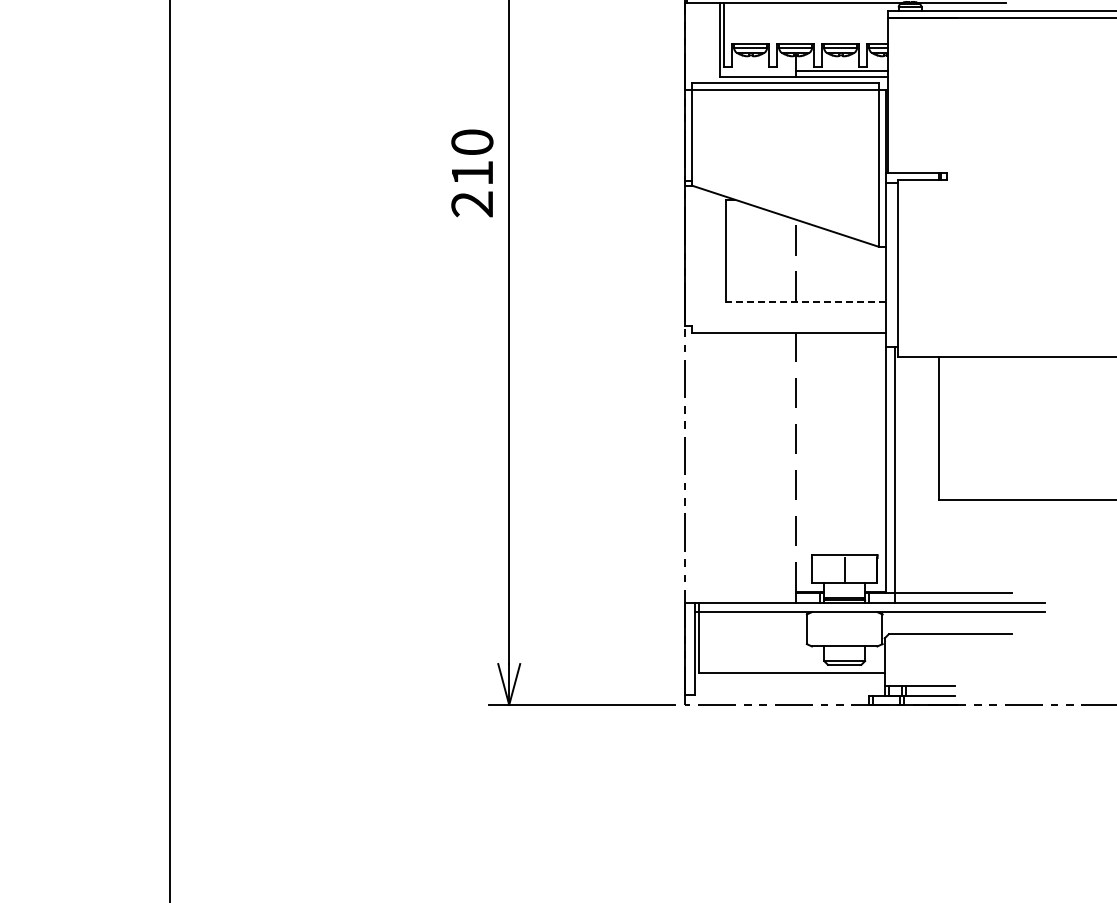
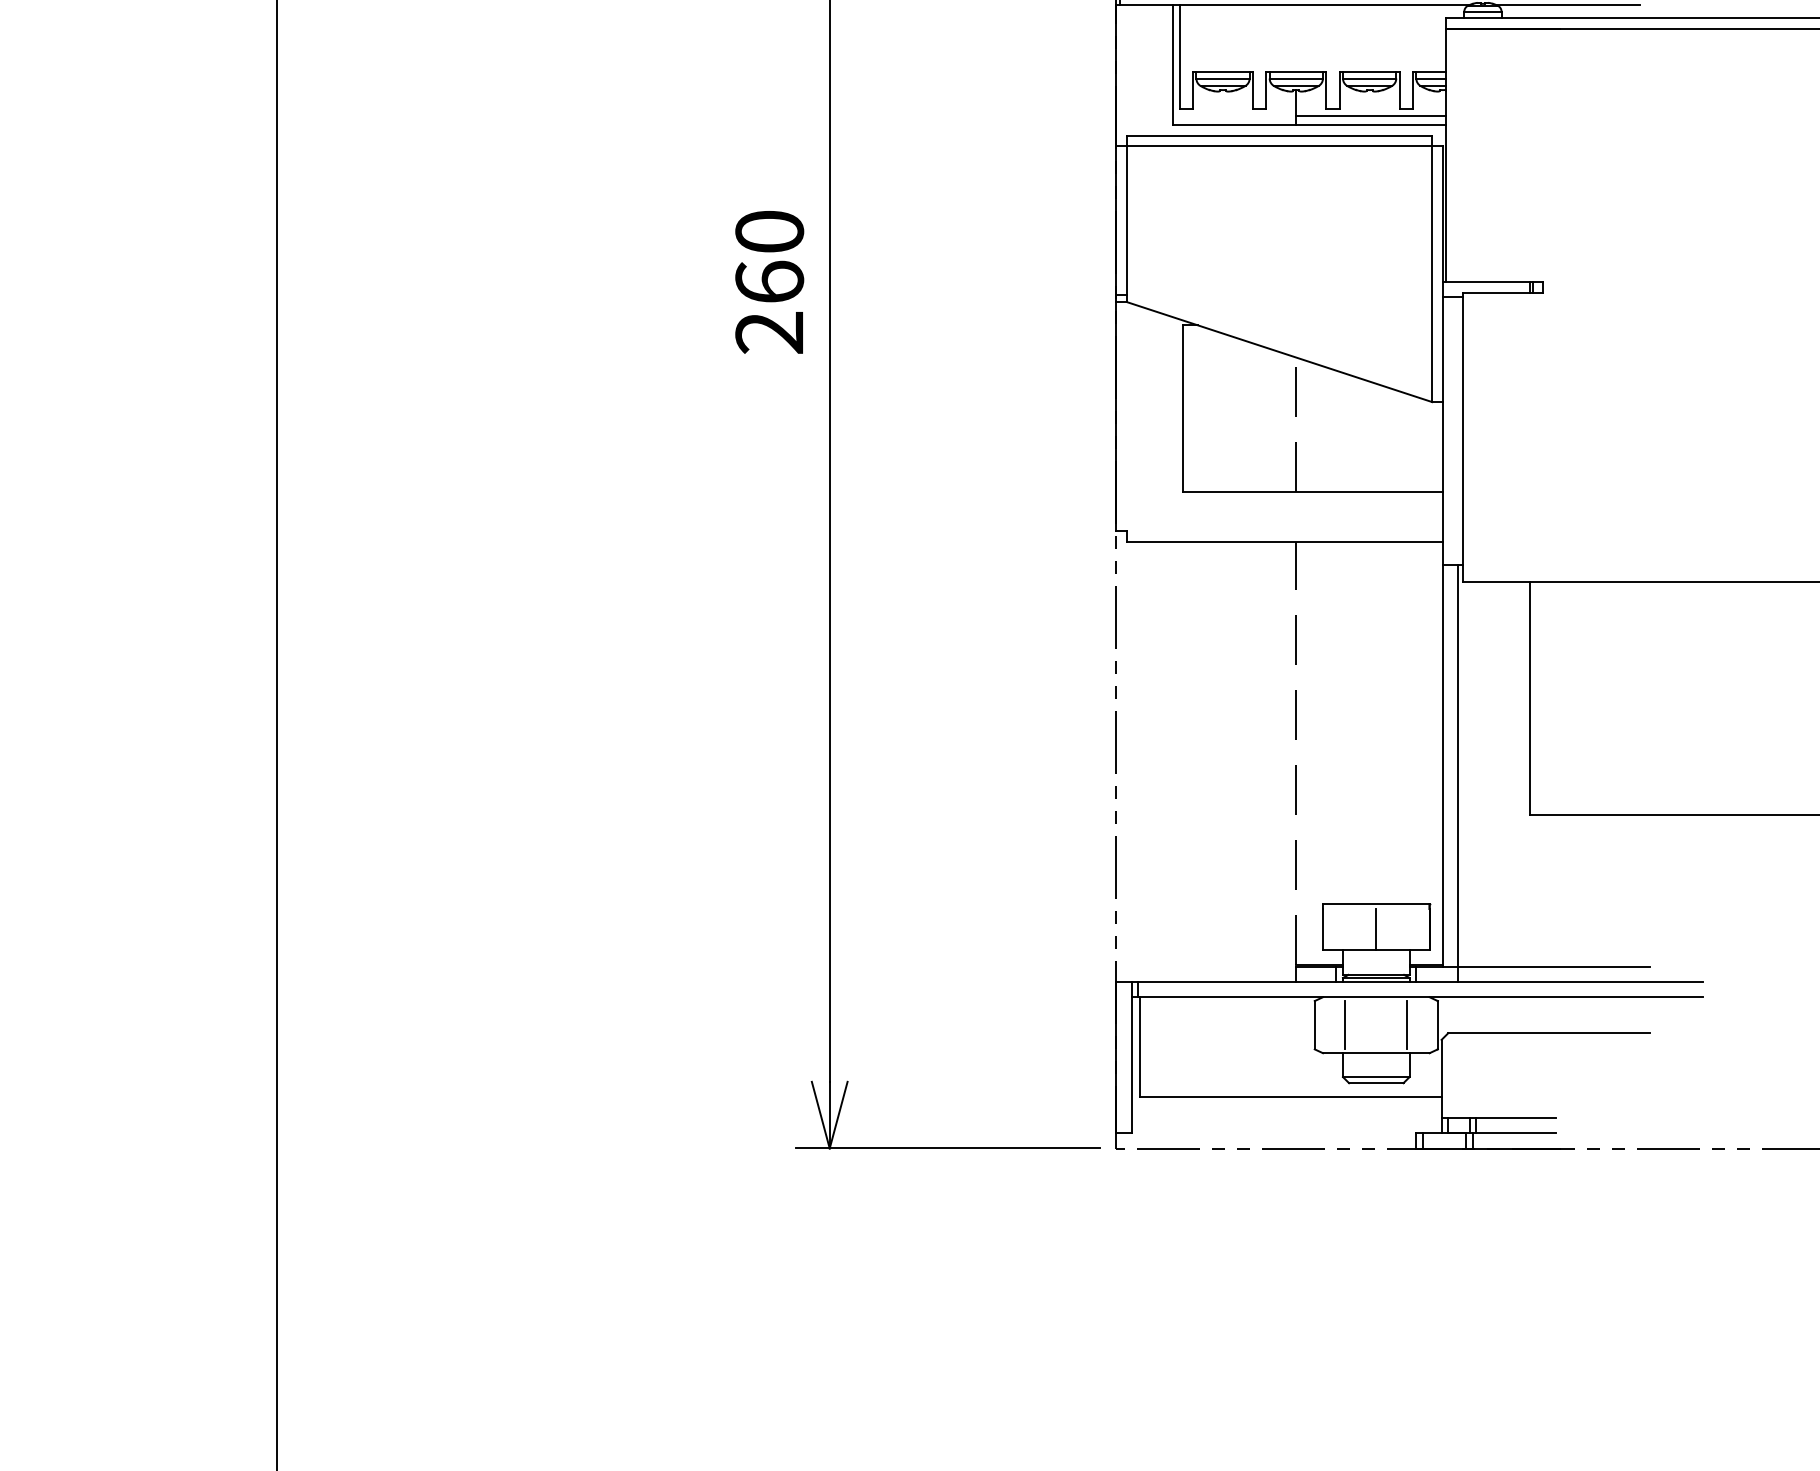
text: (472, 172) -> (769, 280), 210 -> 260
line: (805, 302) -> (1312, 492), dashed -> solid
line: (825, 629) -> (1345, 1025), added
line: (863, 629) -> (1406, 1025), added

